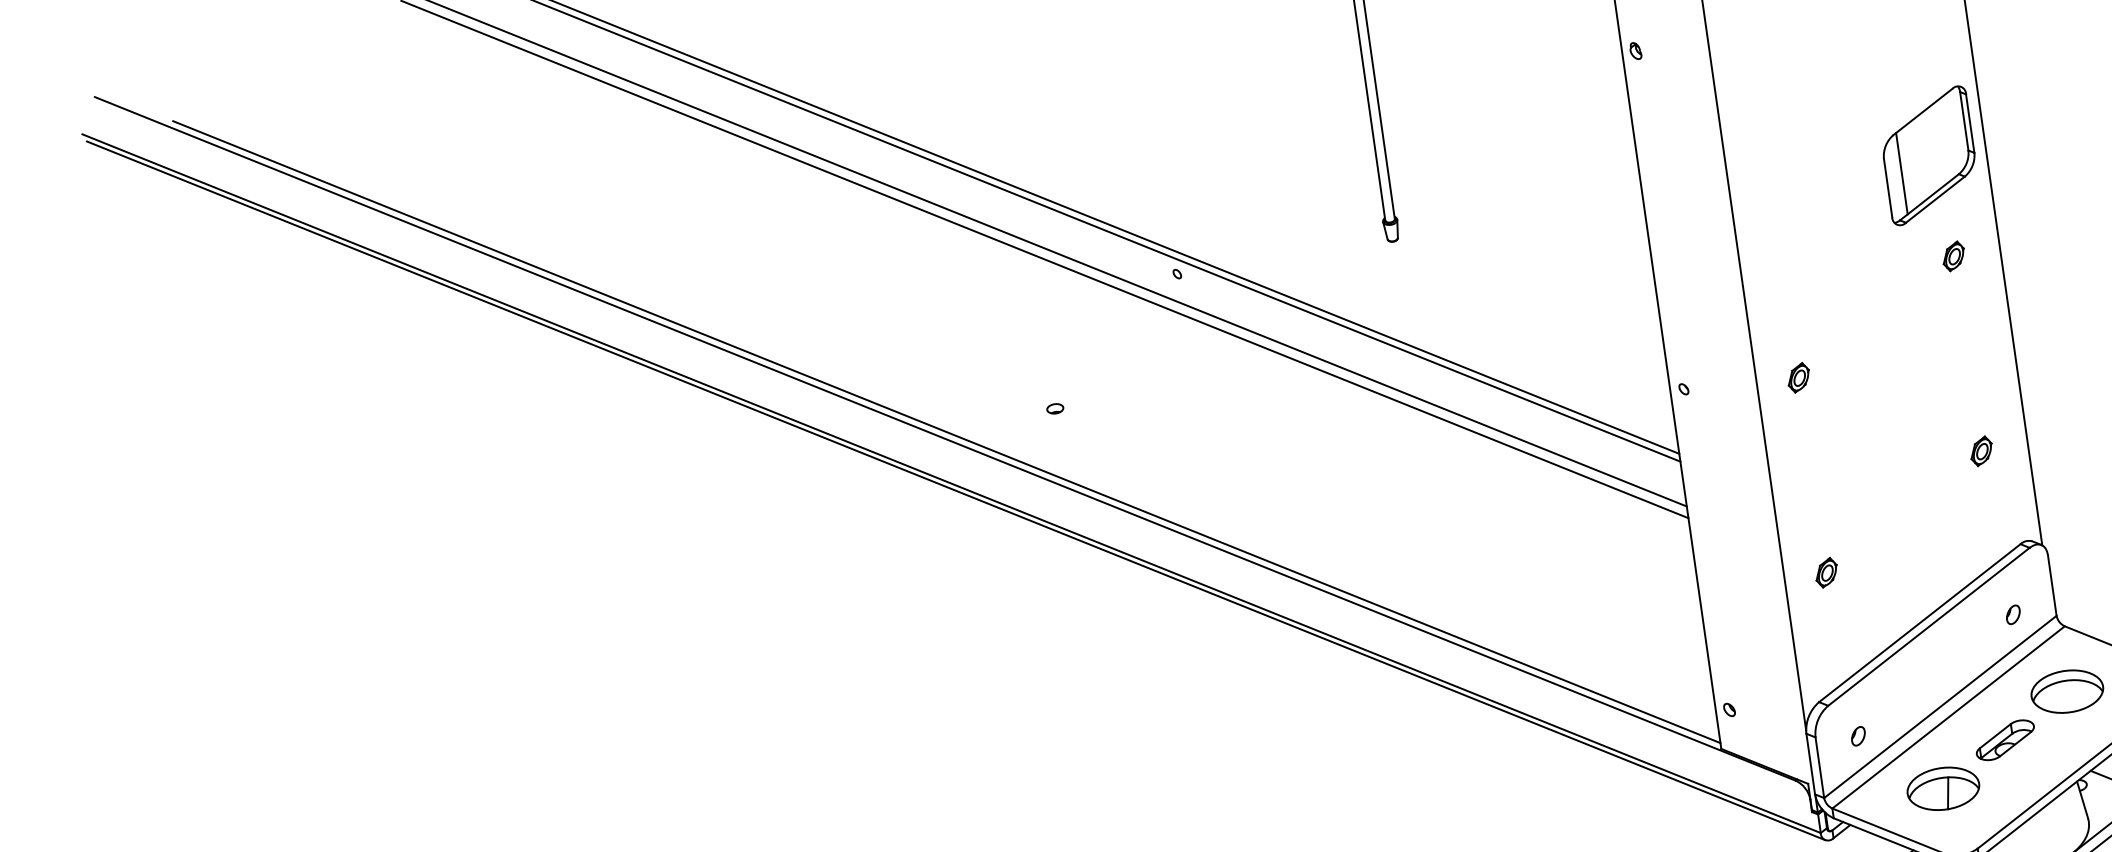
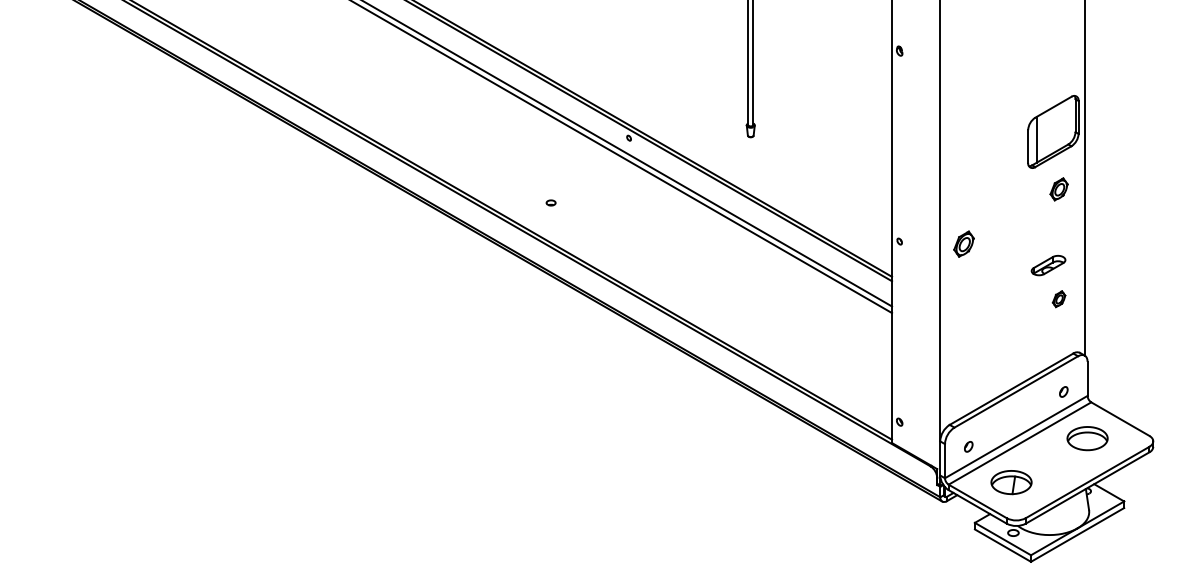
part: (1952, 256) -> (1058, 189), size x1.4
part: (1797, 378) -> (963, 244), size x1.6
part: (1825, 573) -> (963, 354), removed
part: (2005, 740) -> (1048, 265), moved

